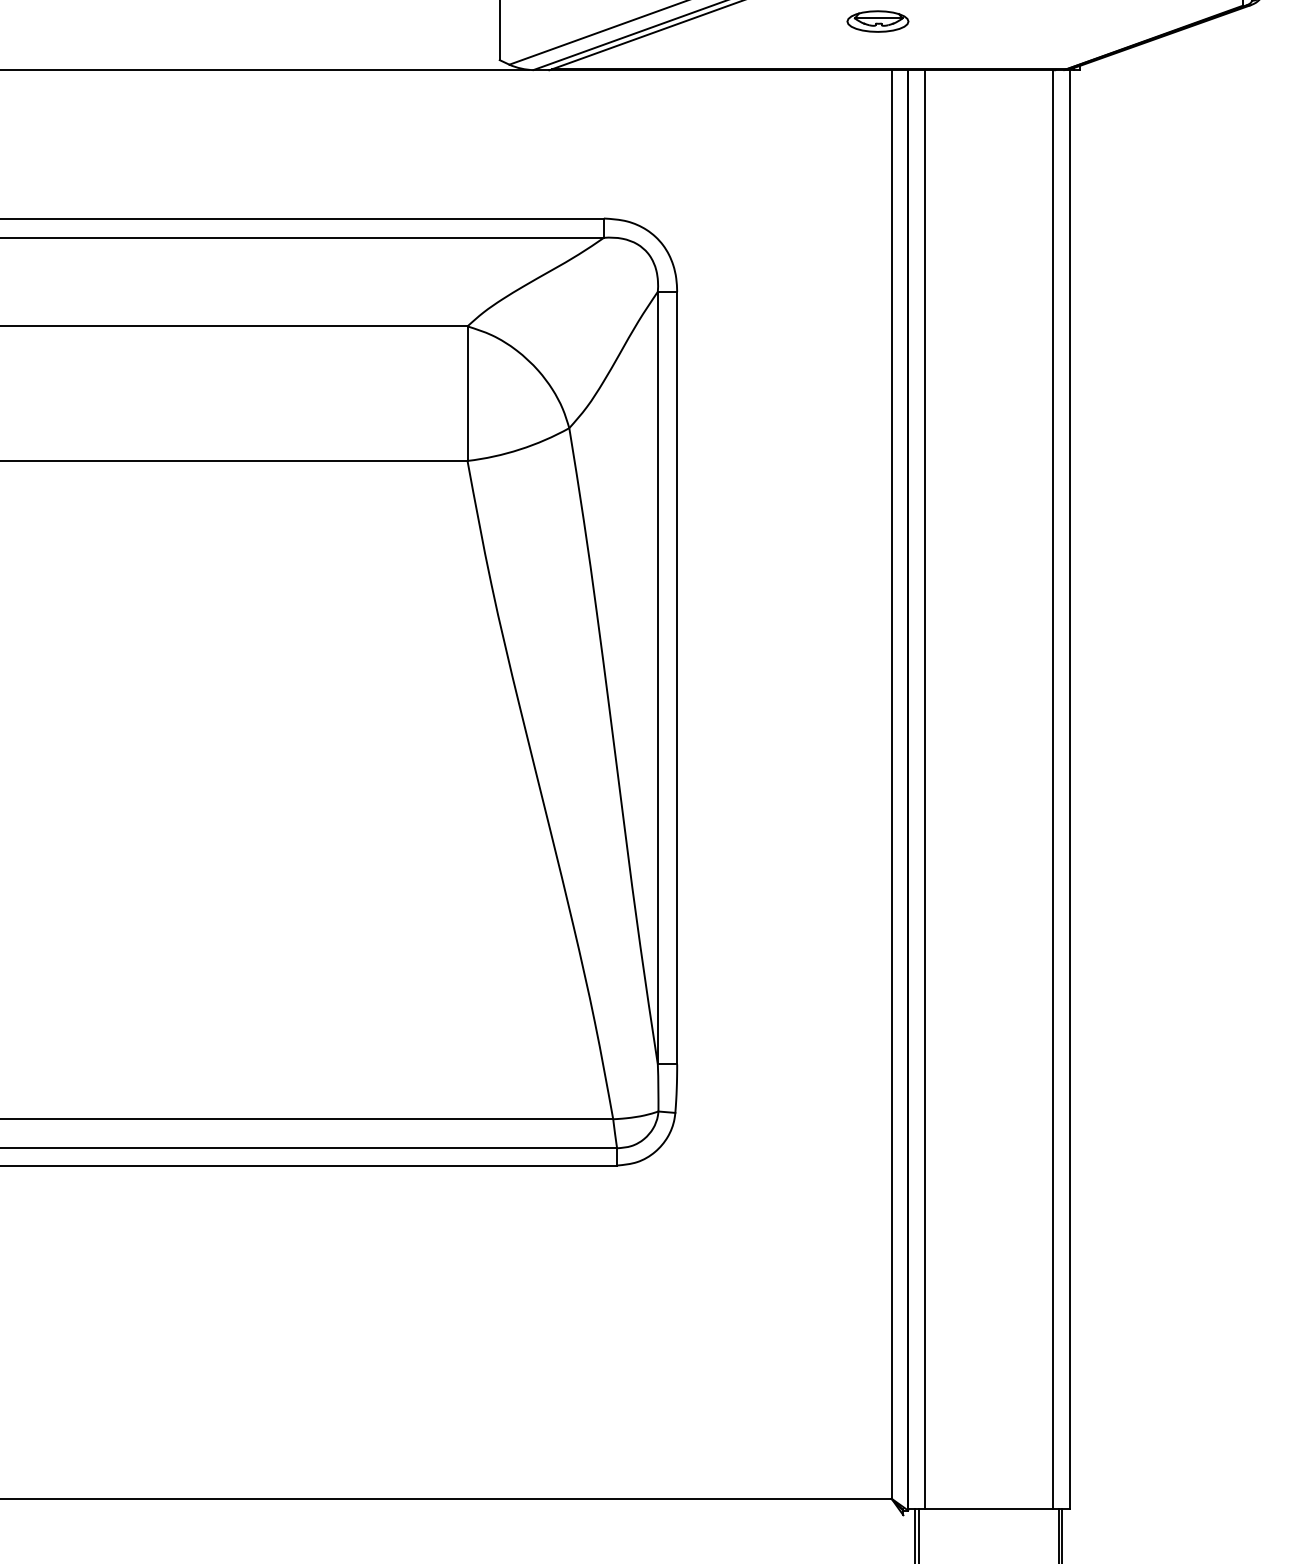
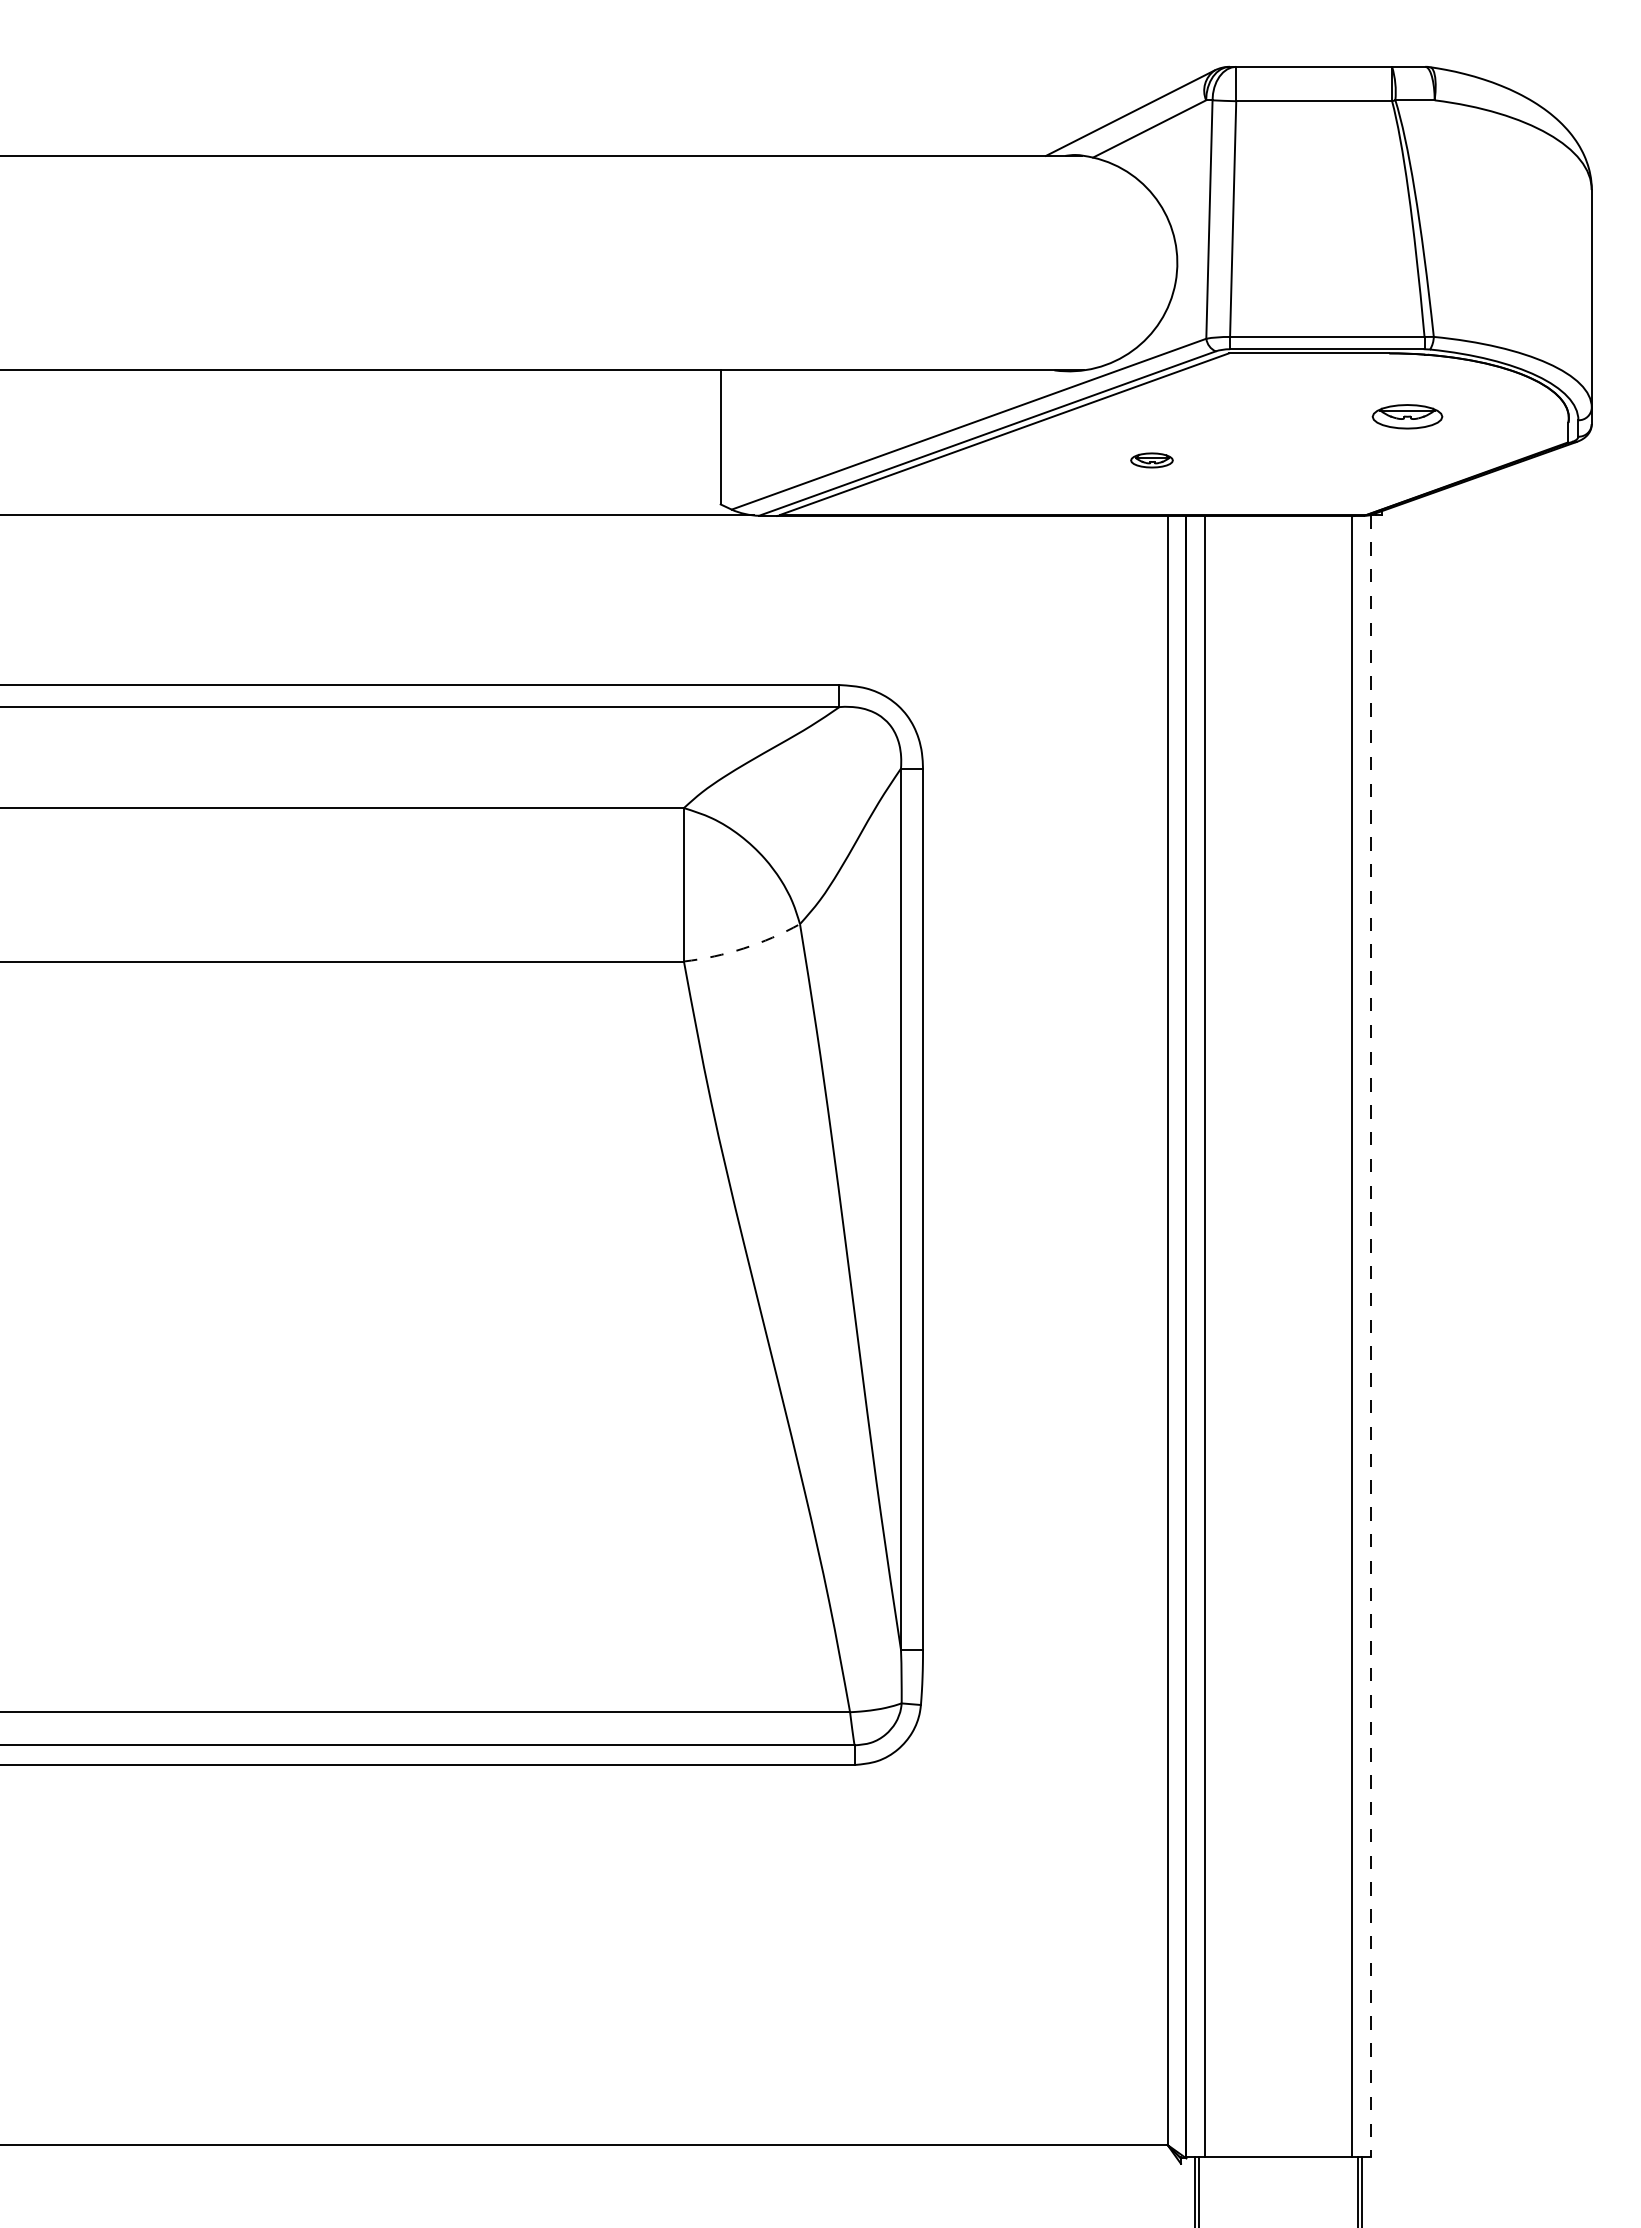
part: (877, 21) -> (1151, 460), size x0.6
arc: (519, 449) -> (743, 948), solid -> dashed
line: (1069, 789) -> (1370, 1336), solid -> dashed

